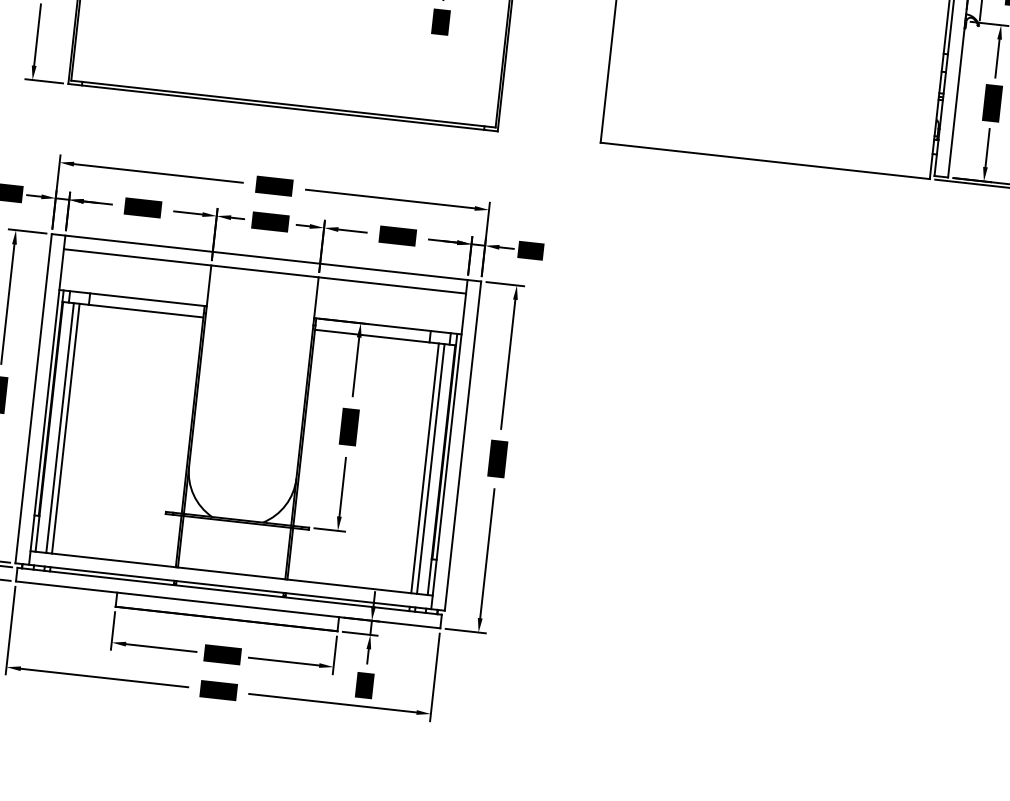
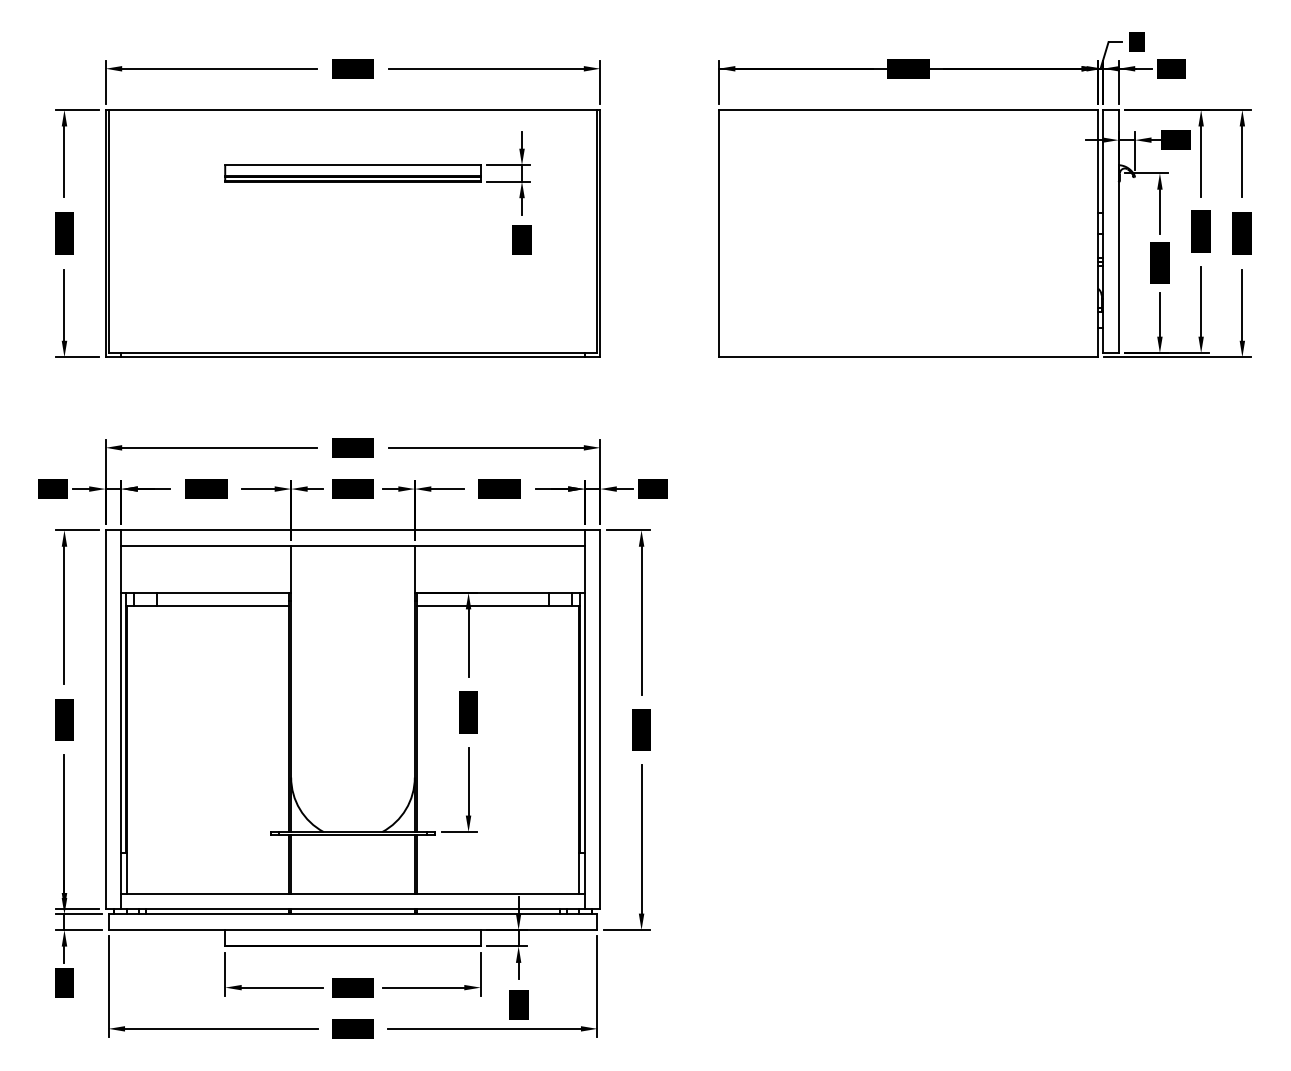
line: (60, 427) -> (139, 749), removed
line: (66, 428) -> (146, 749), removed
line: (424, 467) -> (559, 749), removed
line: (430, 468) -> (566, 749), removed

